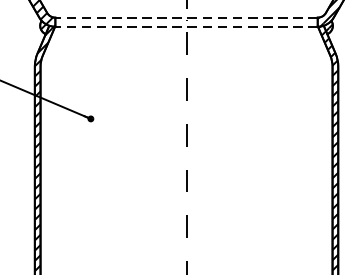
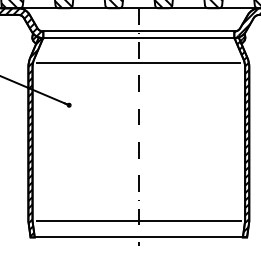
line: (186, 17) -> (138, 31), dashed -> solid
line: (186, 27) -> (138, 38), dashed -> solid
line: (186, 61) -> (138, 63), added

